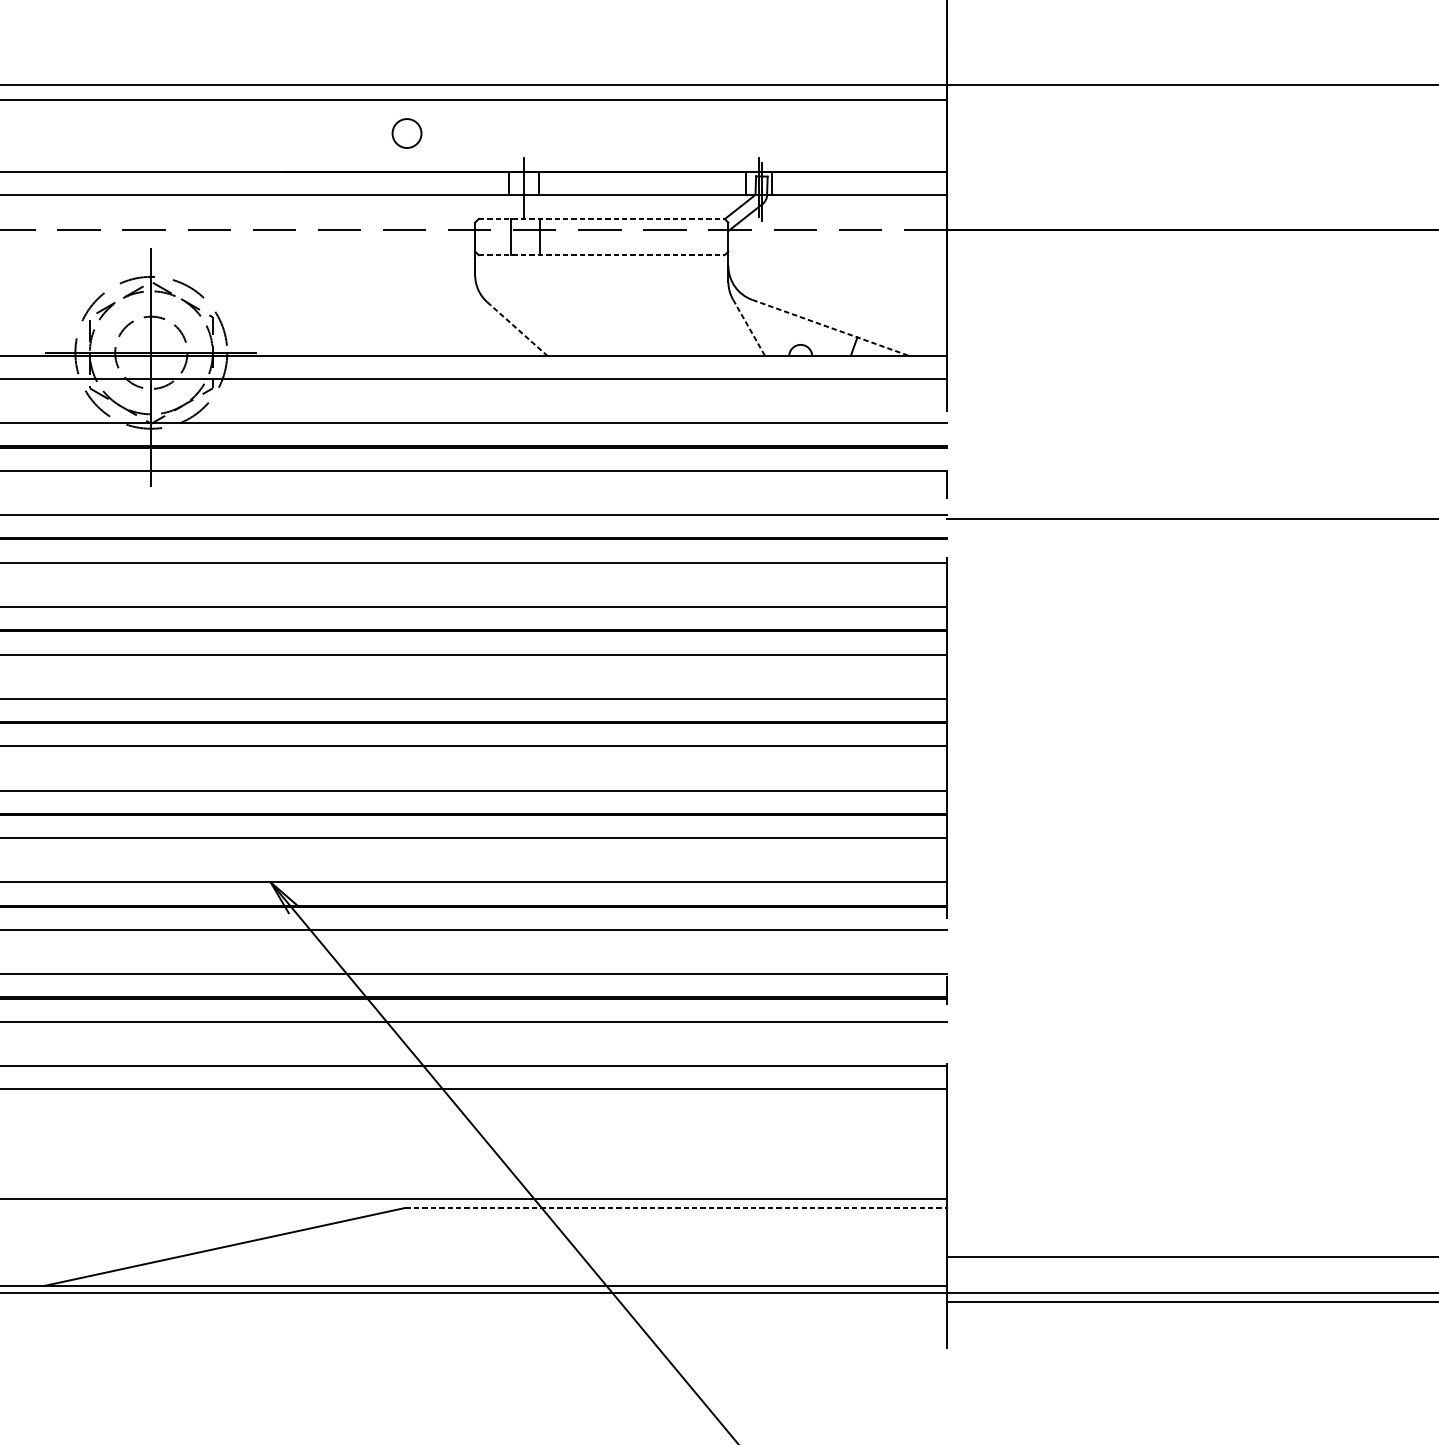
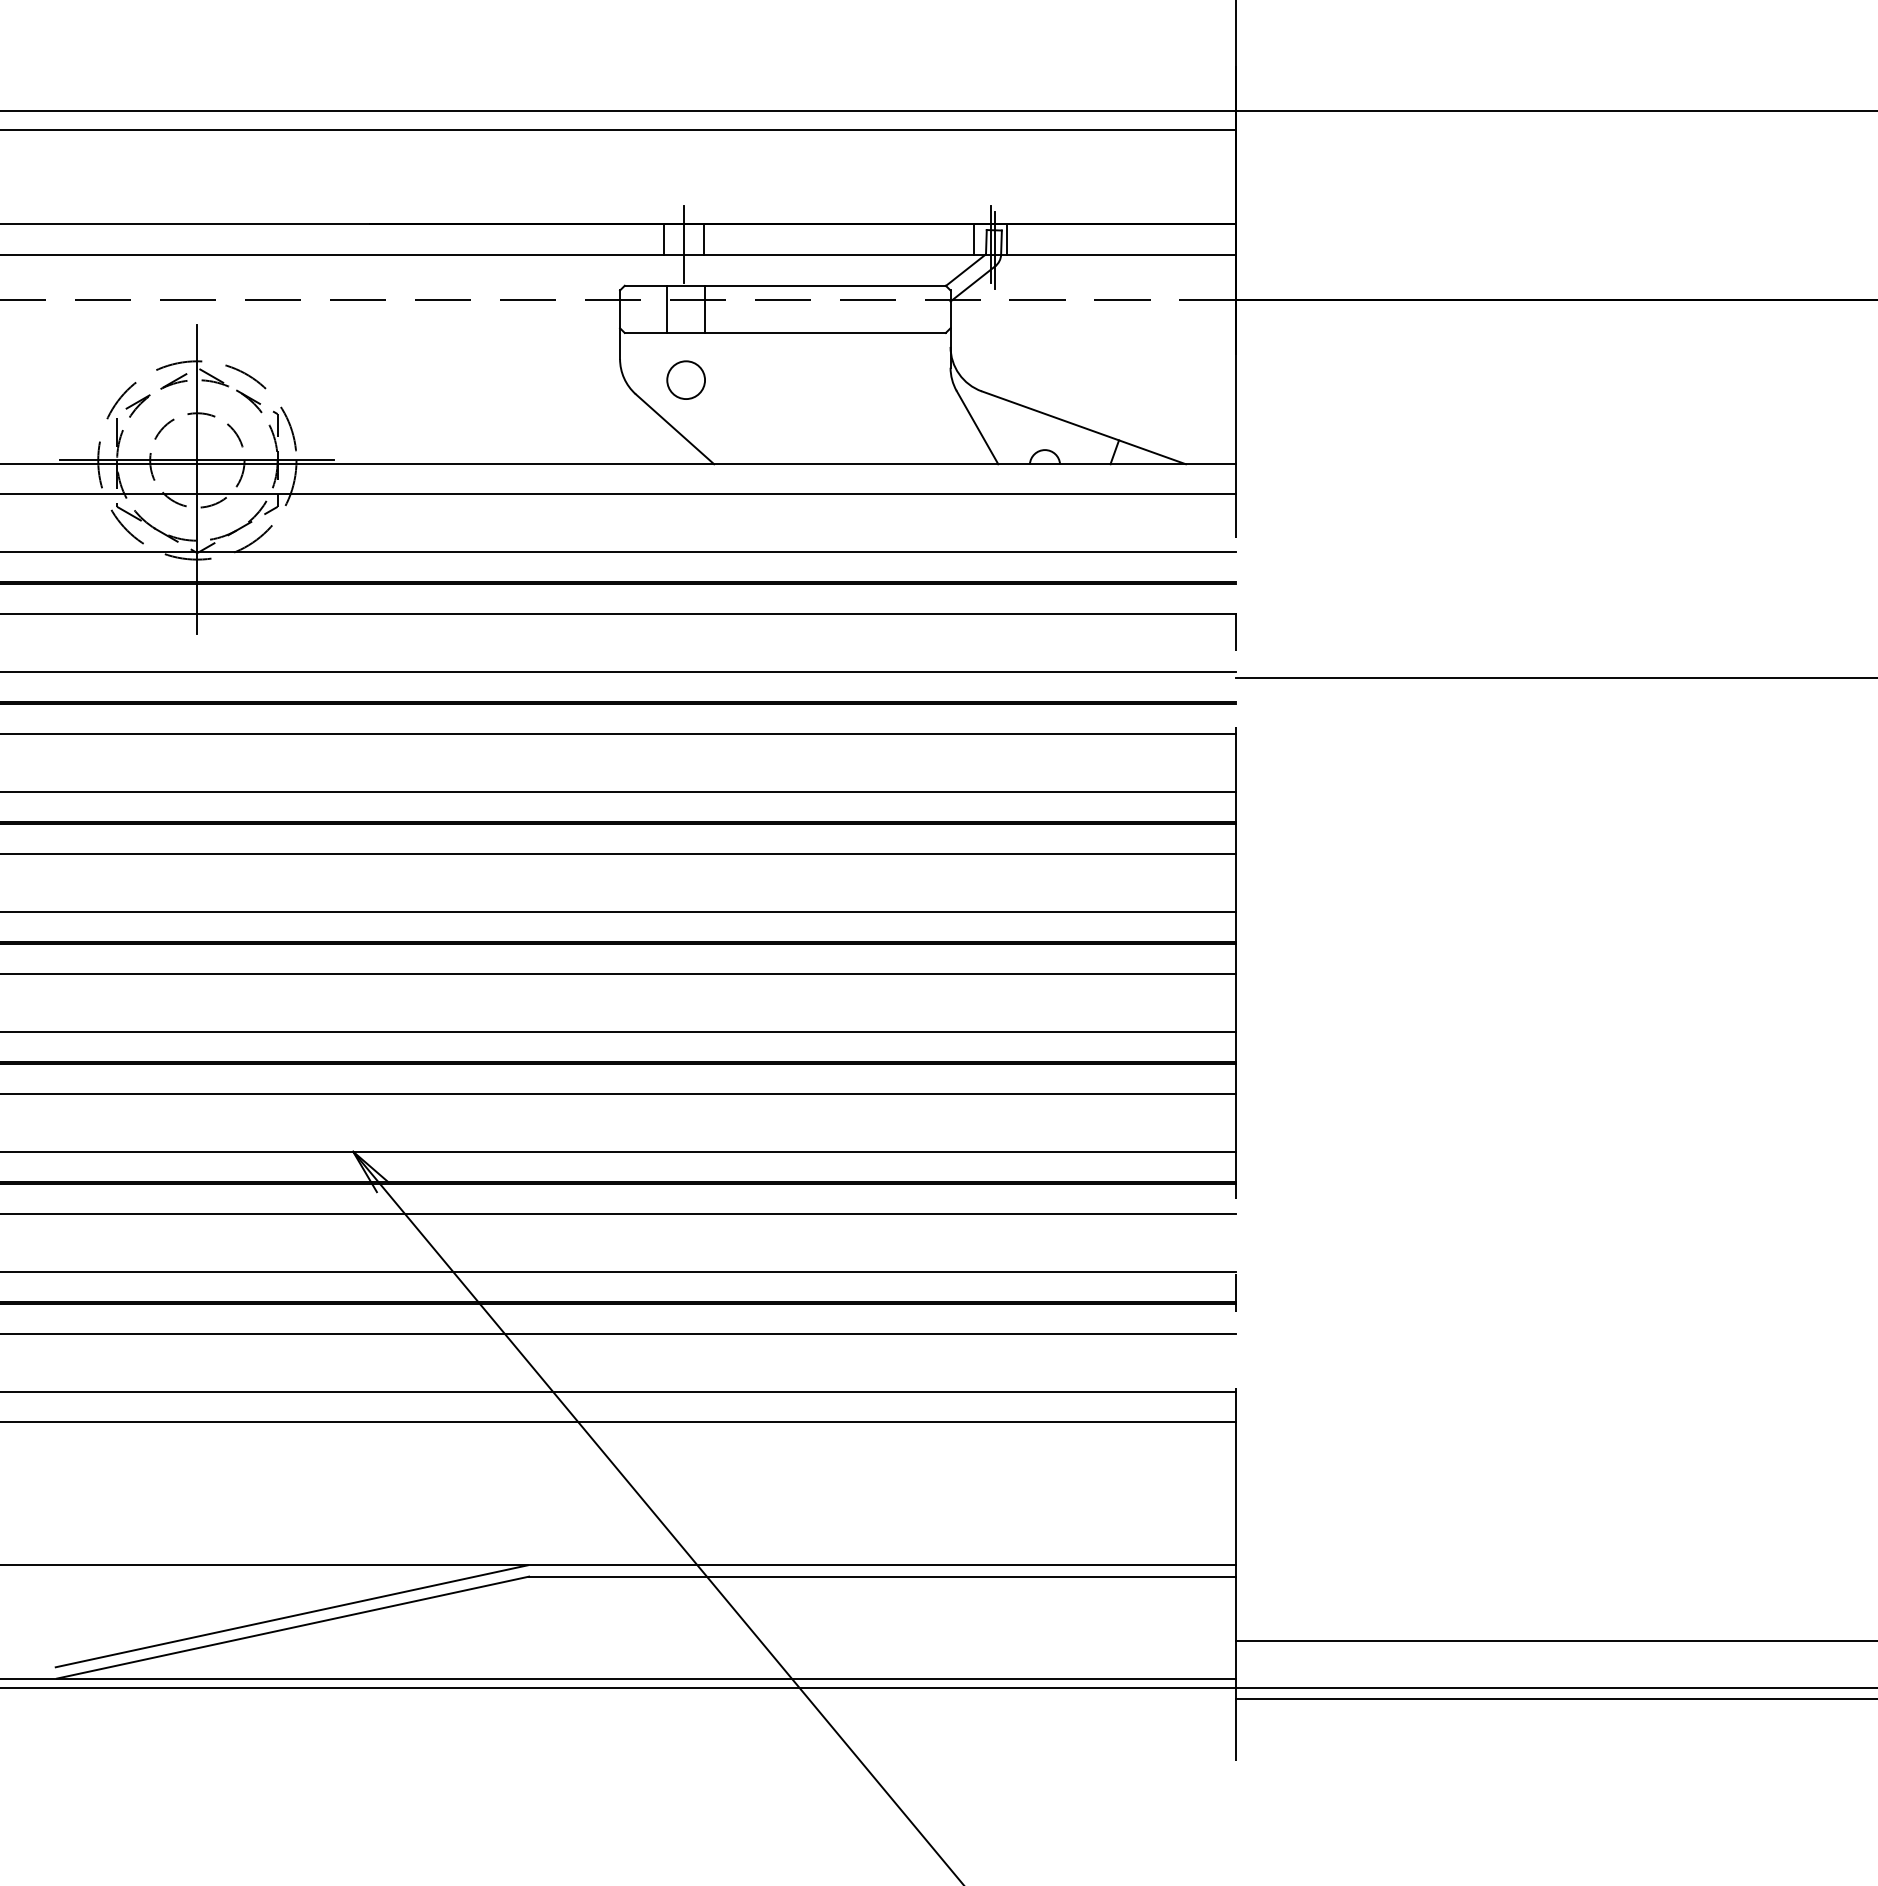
circle: (406, 132) -> (685, 379), moved
line: (601, 218) -> (785, 285), dashed -> solid
line: (601, 254) -> (785, 332), dashed -> solid
line: (830, 327) -> (1084, 427), dashed -> solid
line: (748, 328) -> (977, 428), dashed -> solid
line: (517, 329) -> (675, 429), dashed -> solid
line: (676, 1207) -> (882, 1576), dashed -> solid
line: (223, 1238) -> (291, 1616), added

